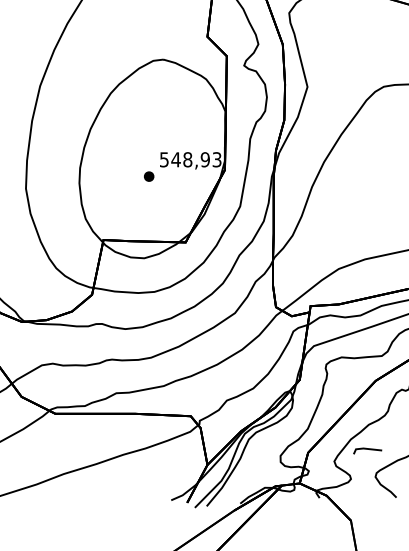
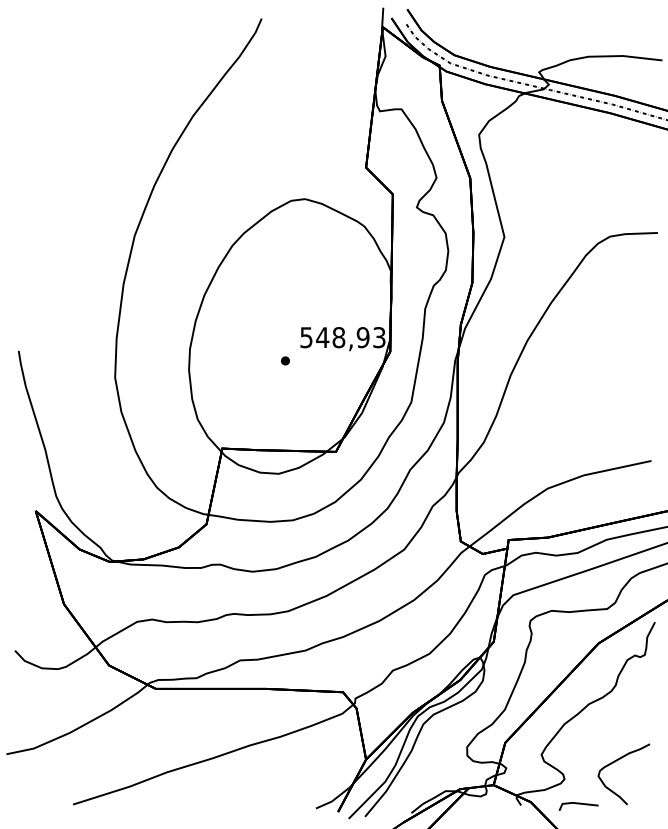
part: (149, 176) -> (285, 360), size x0.62
line: (367, 449) -> (578, 804), moved

